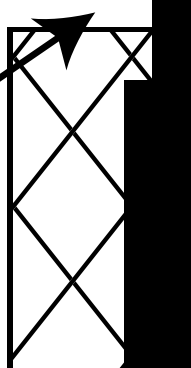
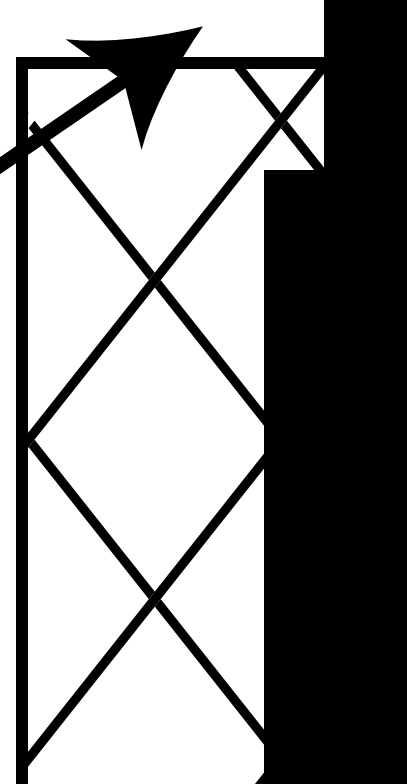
fill: (23, 46) -> (50, 99), removed

